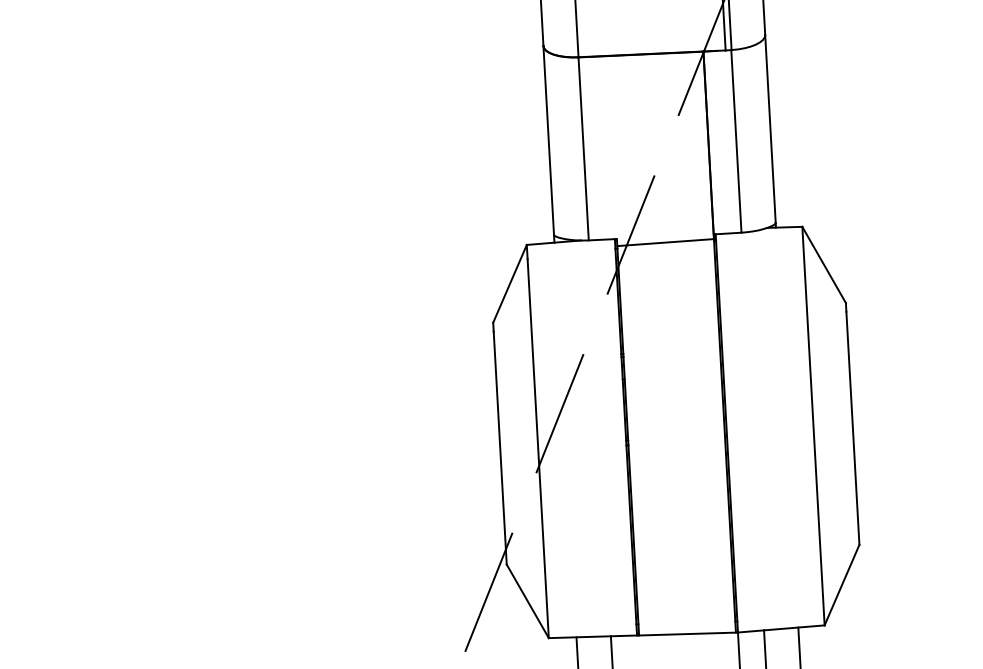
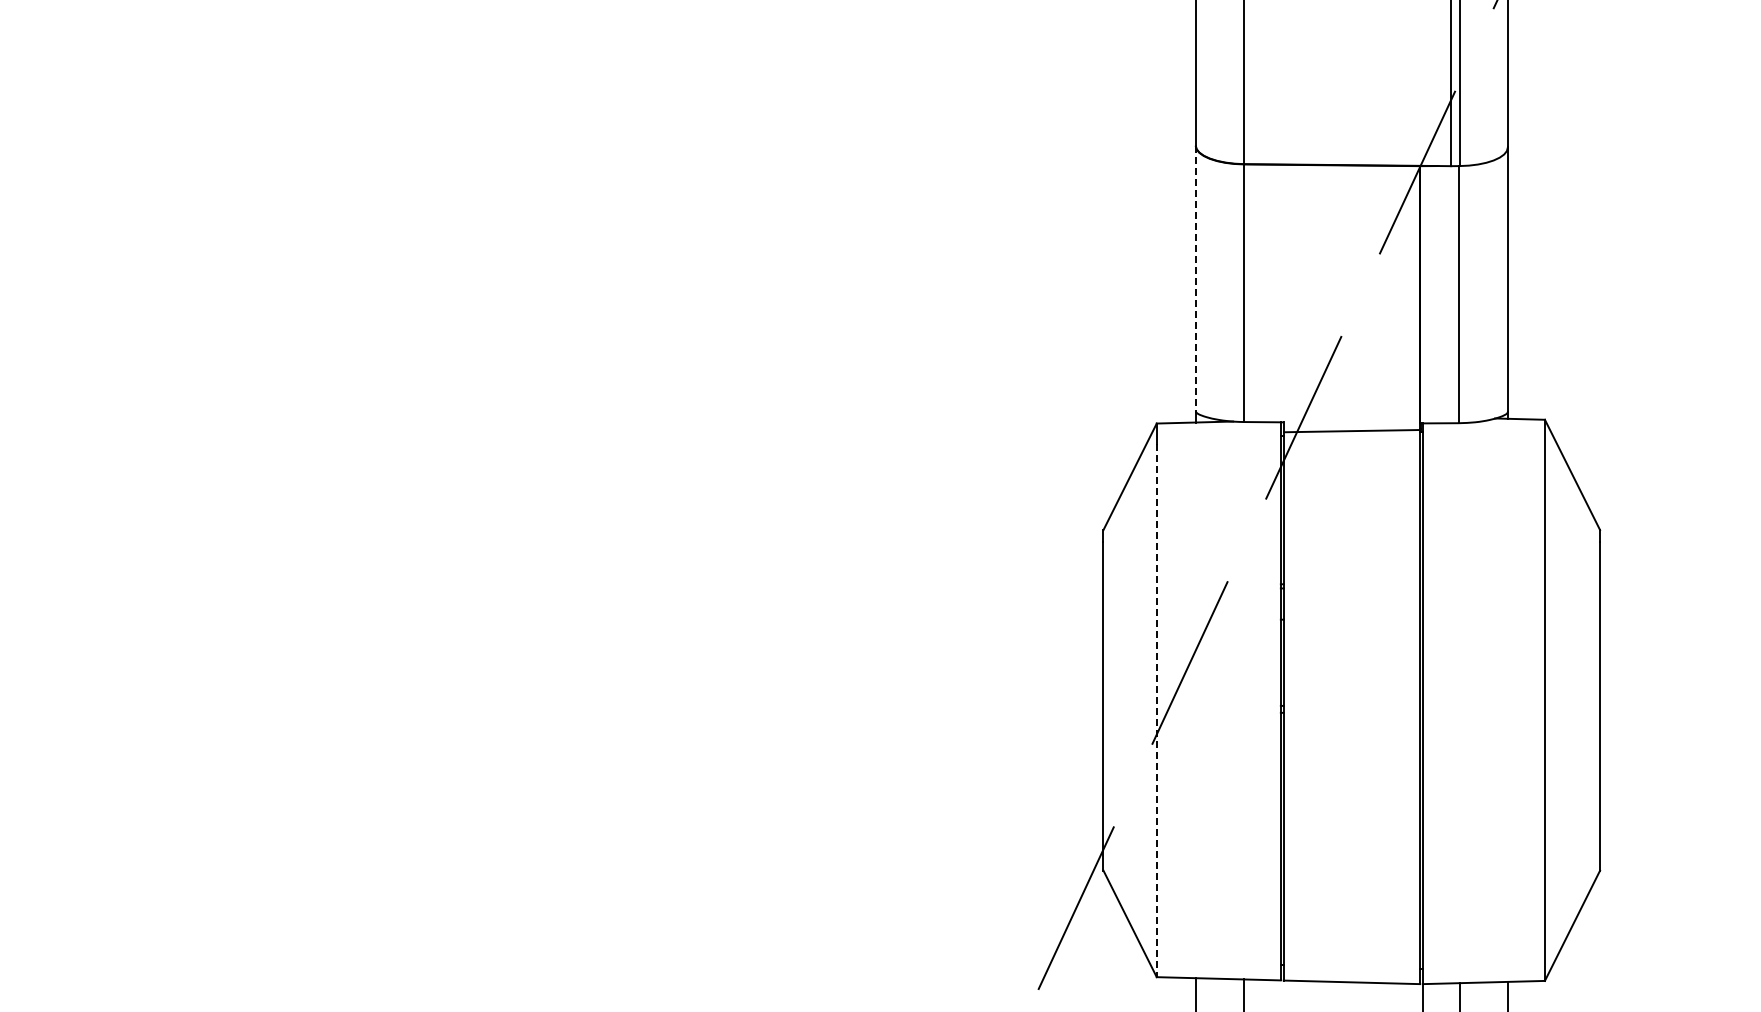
line: (548, 140) -> (1195, 278), solid -> dashed
line: (538, 448) -> (1156, 710), solid -> dashed

